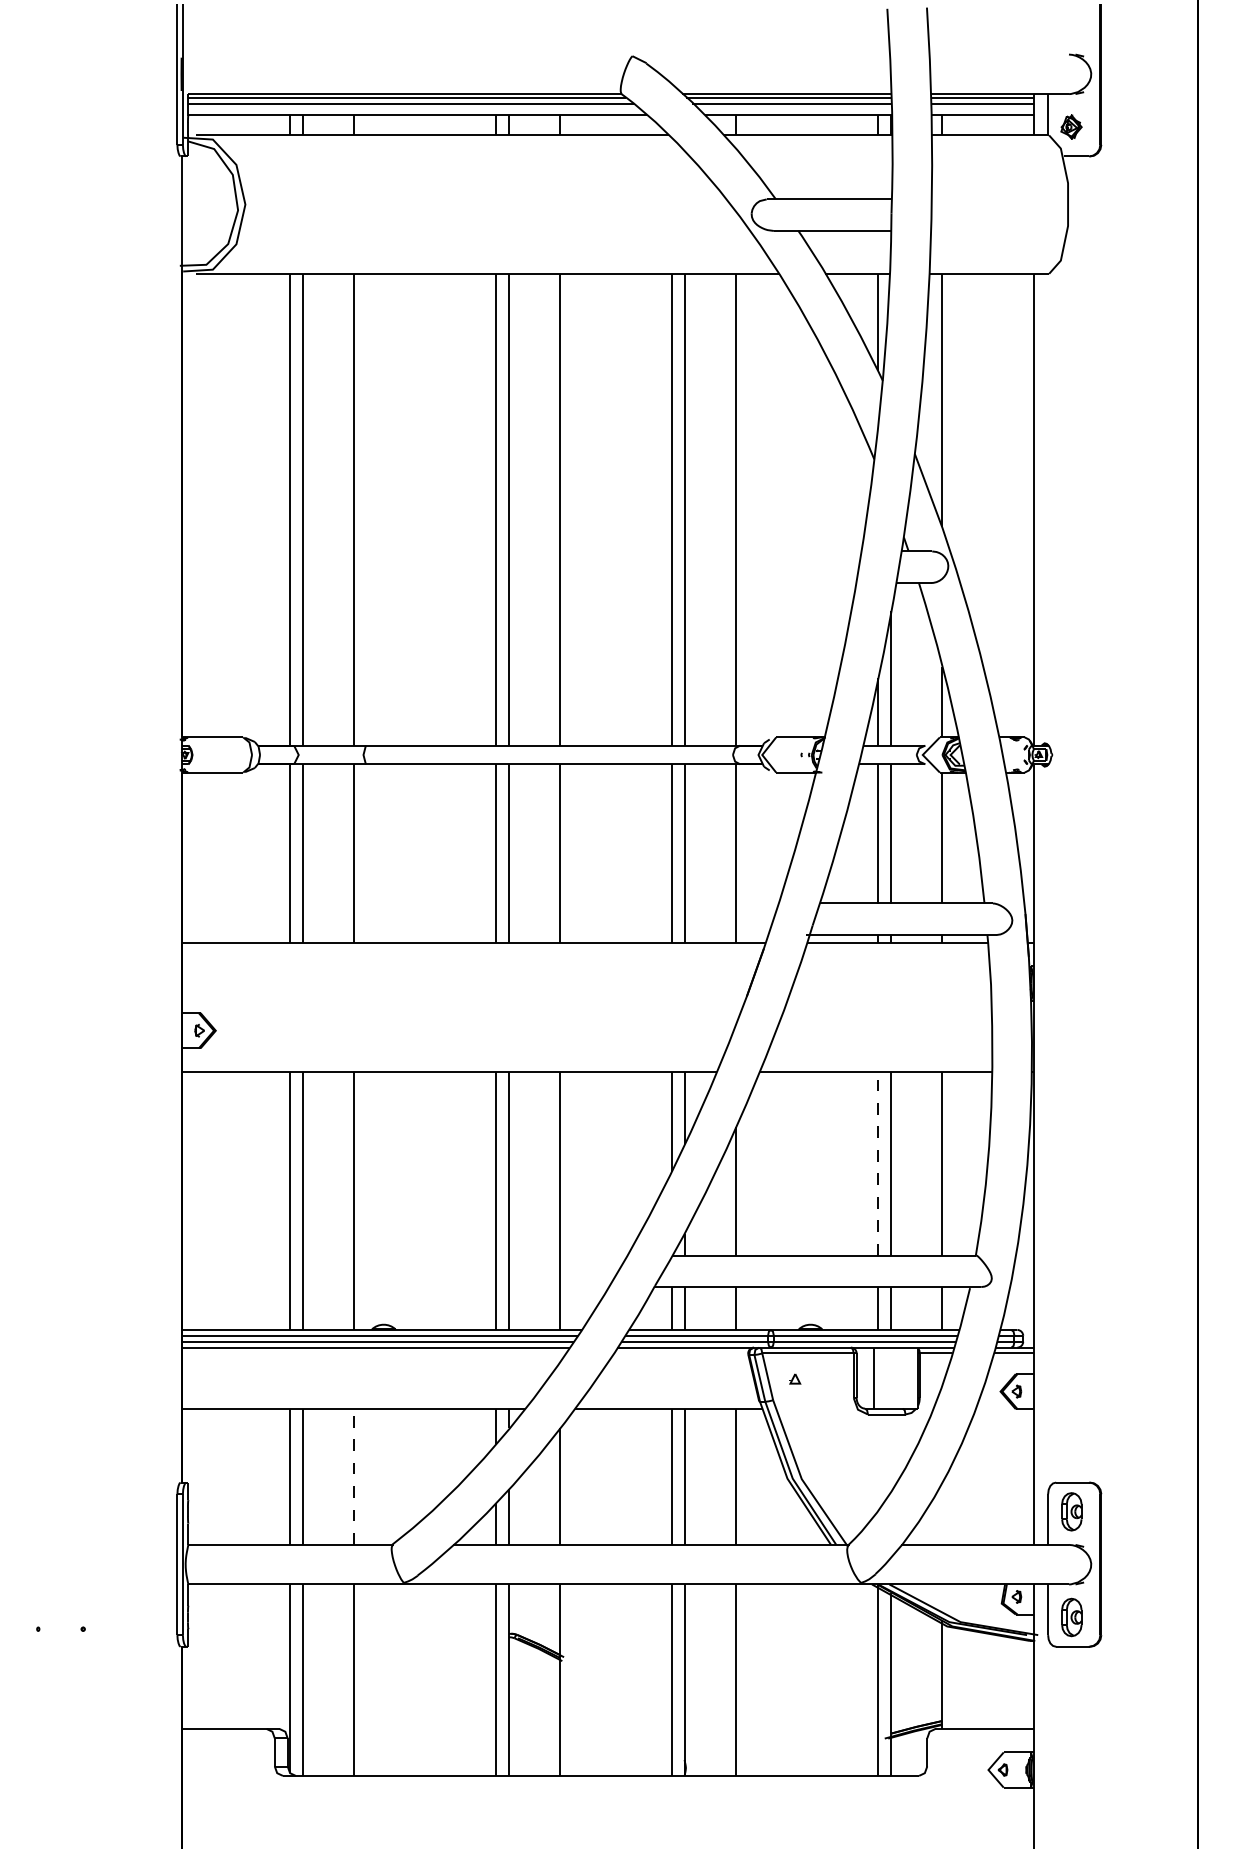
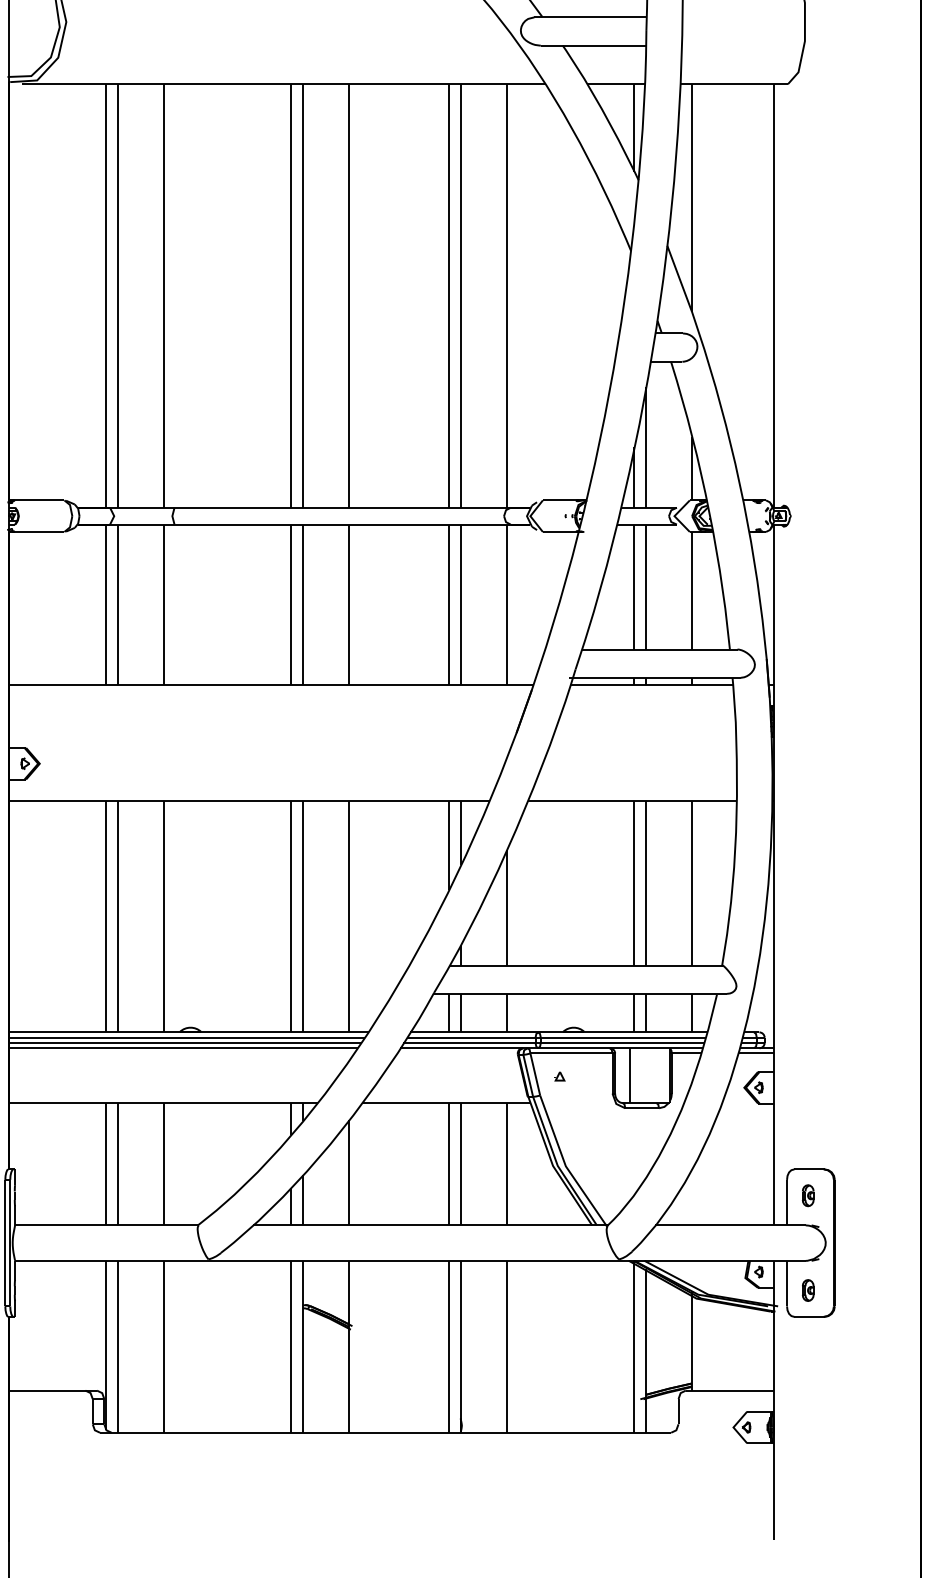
line: (878, 1163) -> (634, 882), dashed -> solid
line: (353, 1476) -> (163, 1163), dashed -> solid
part: (1071, 1511) -> (808, 1195), size x0.62
part: (1071, 1617) -> (808, 1290), size x0.62

